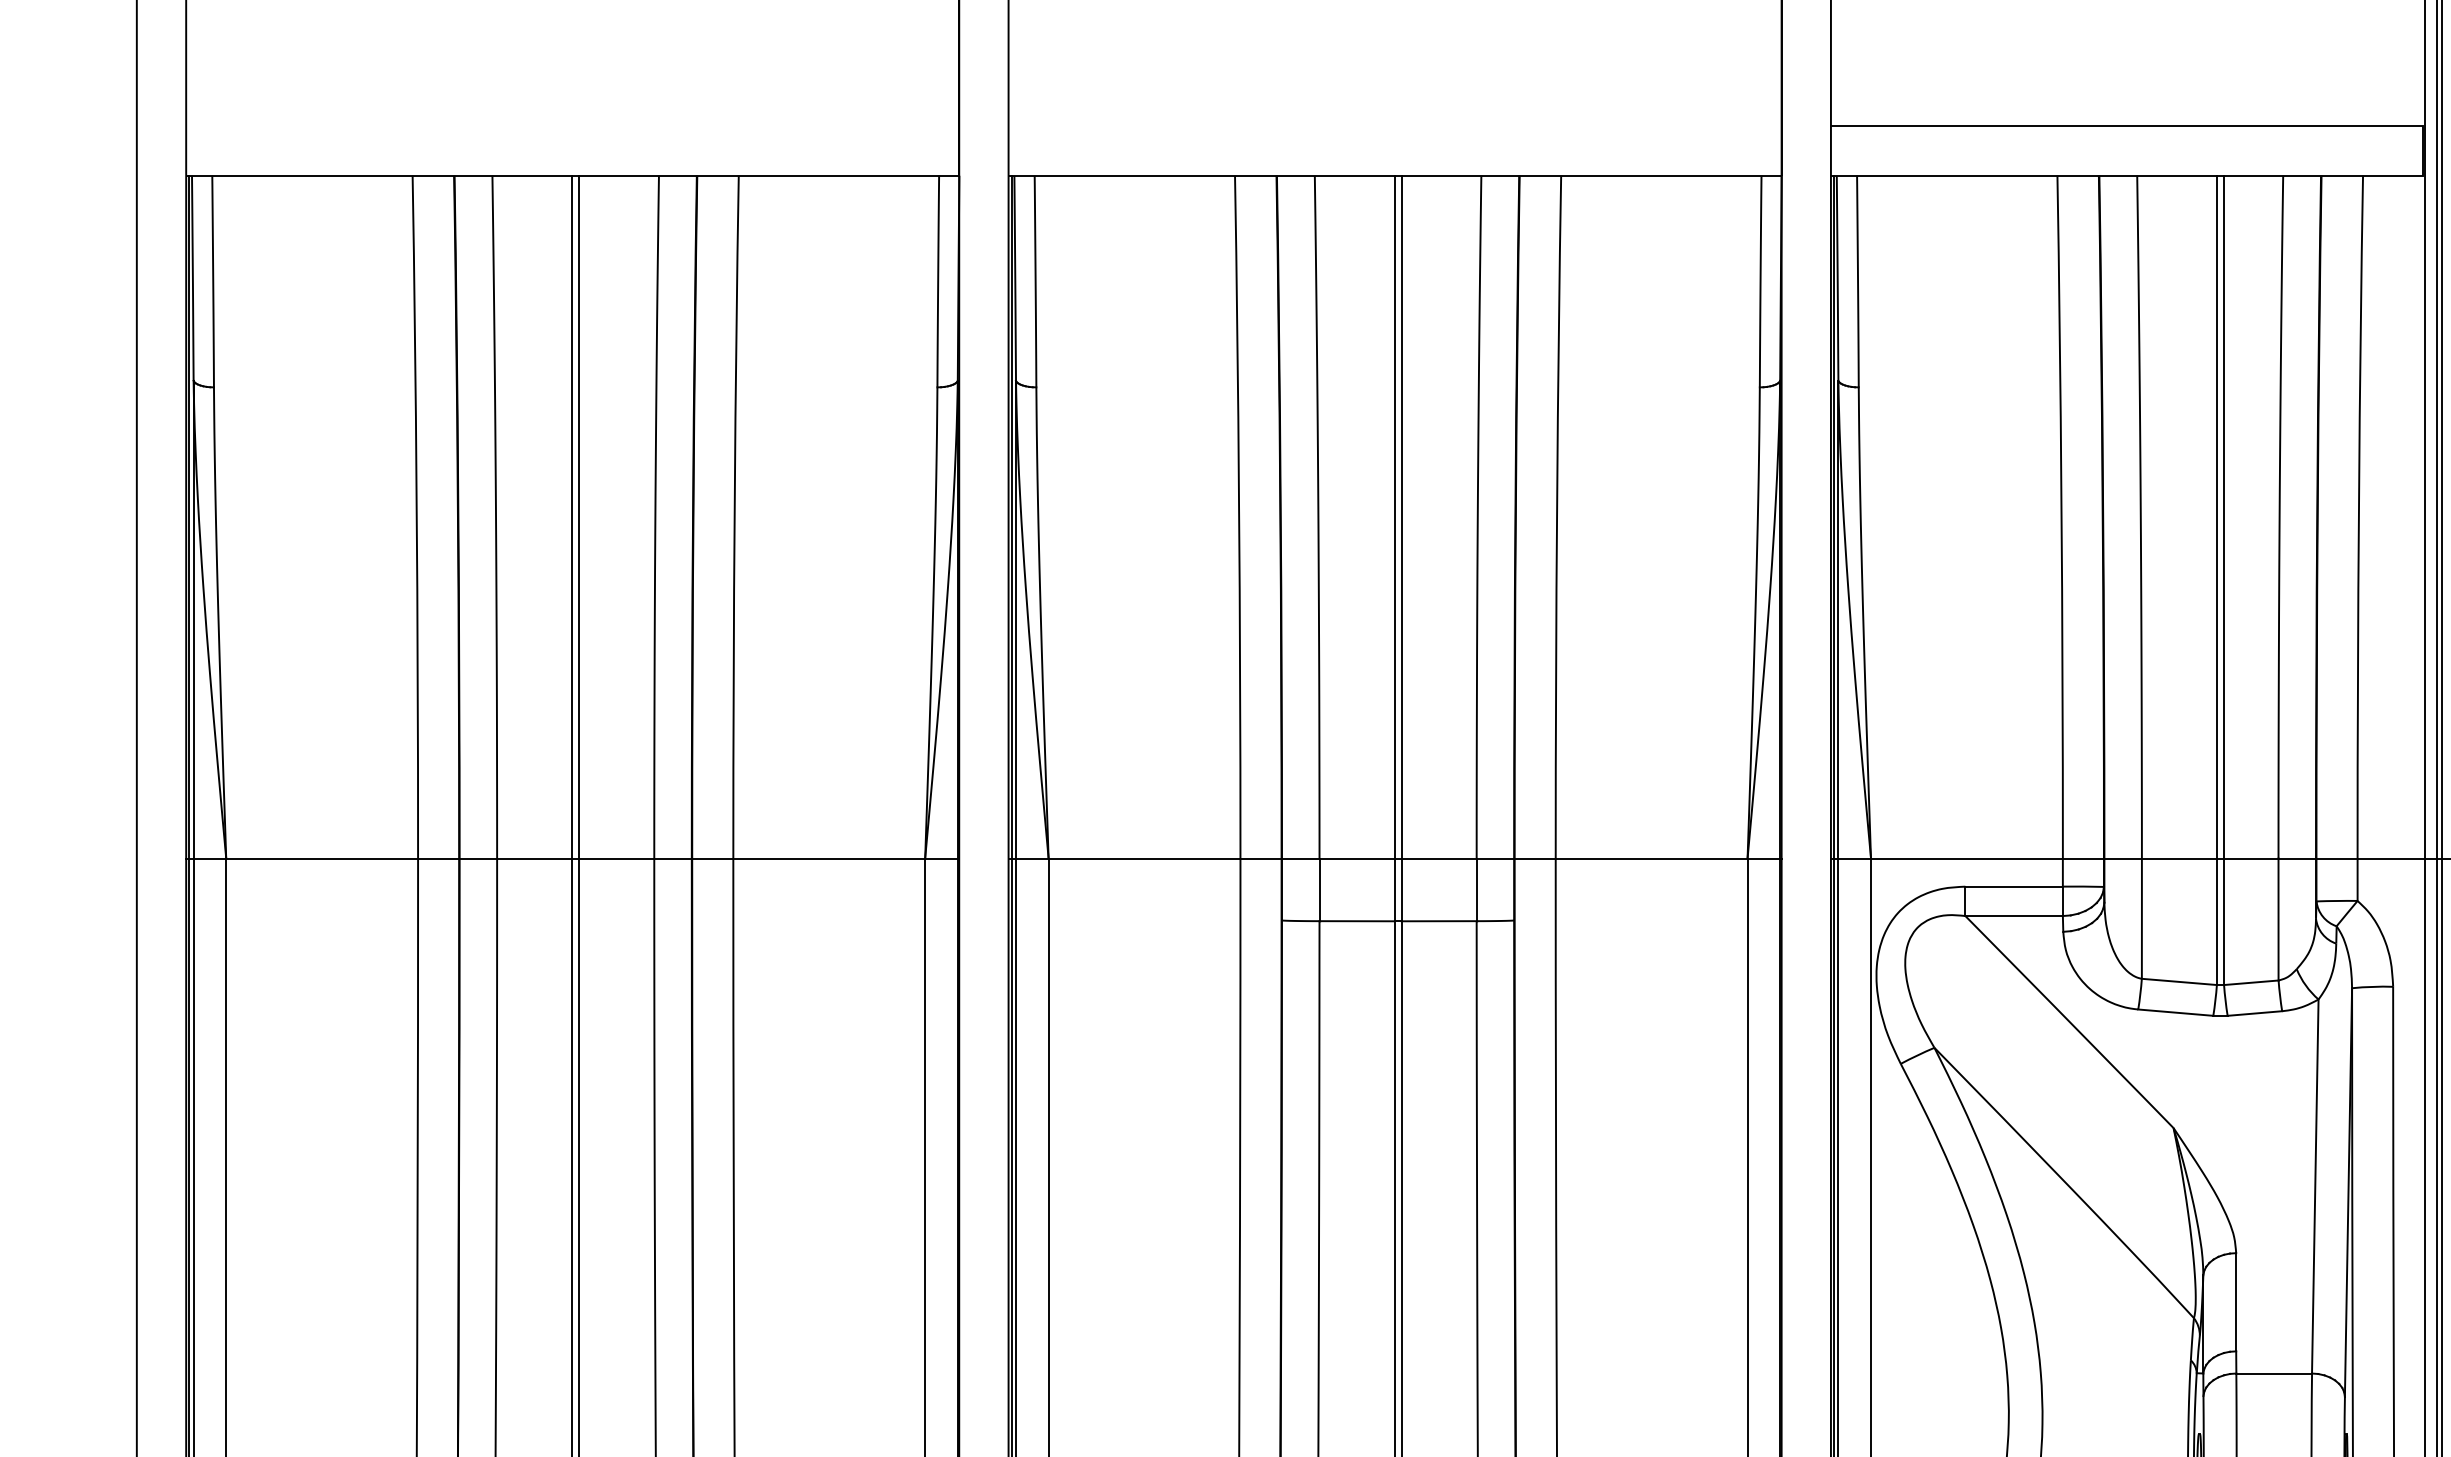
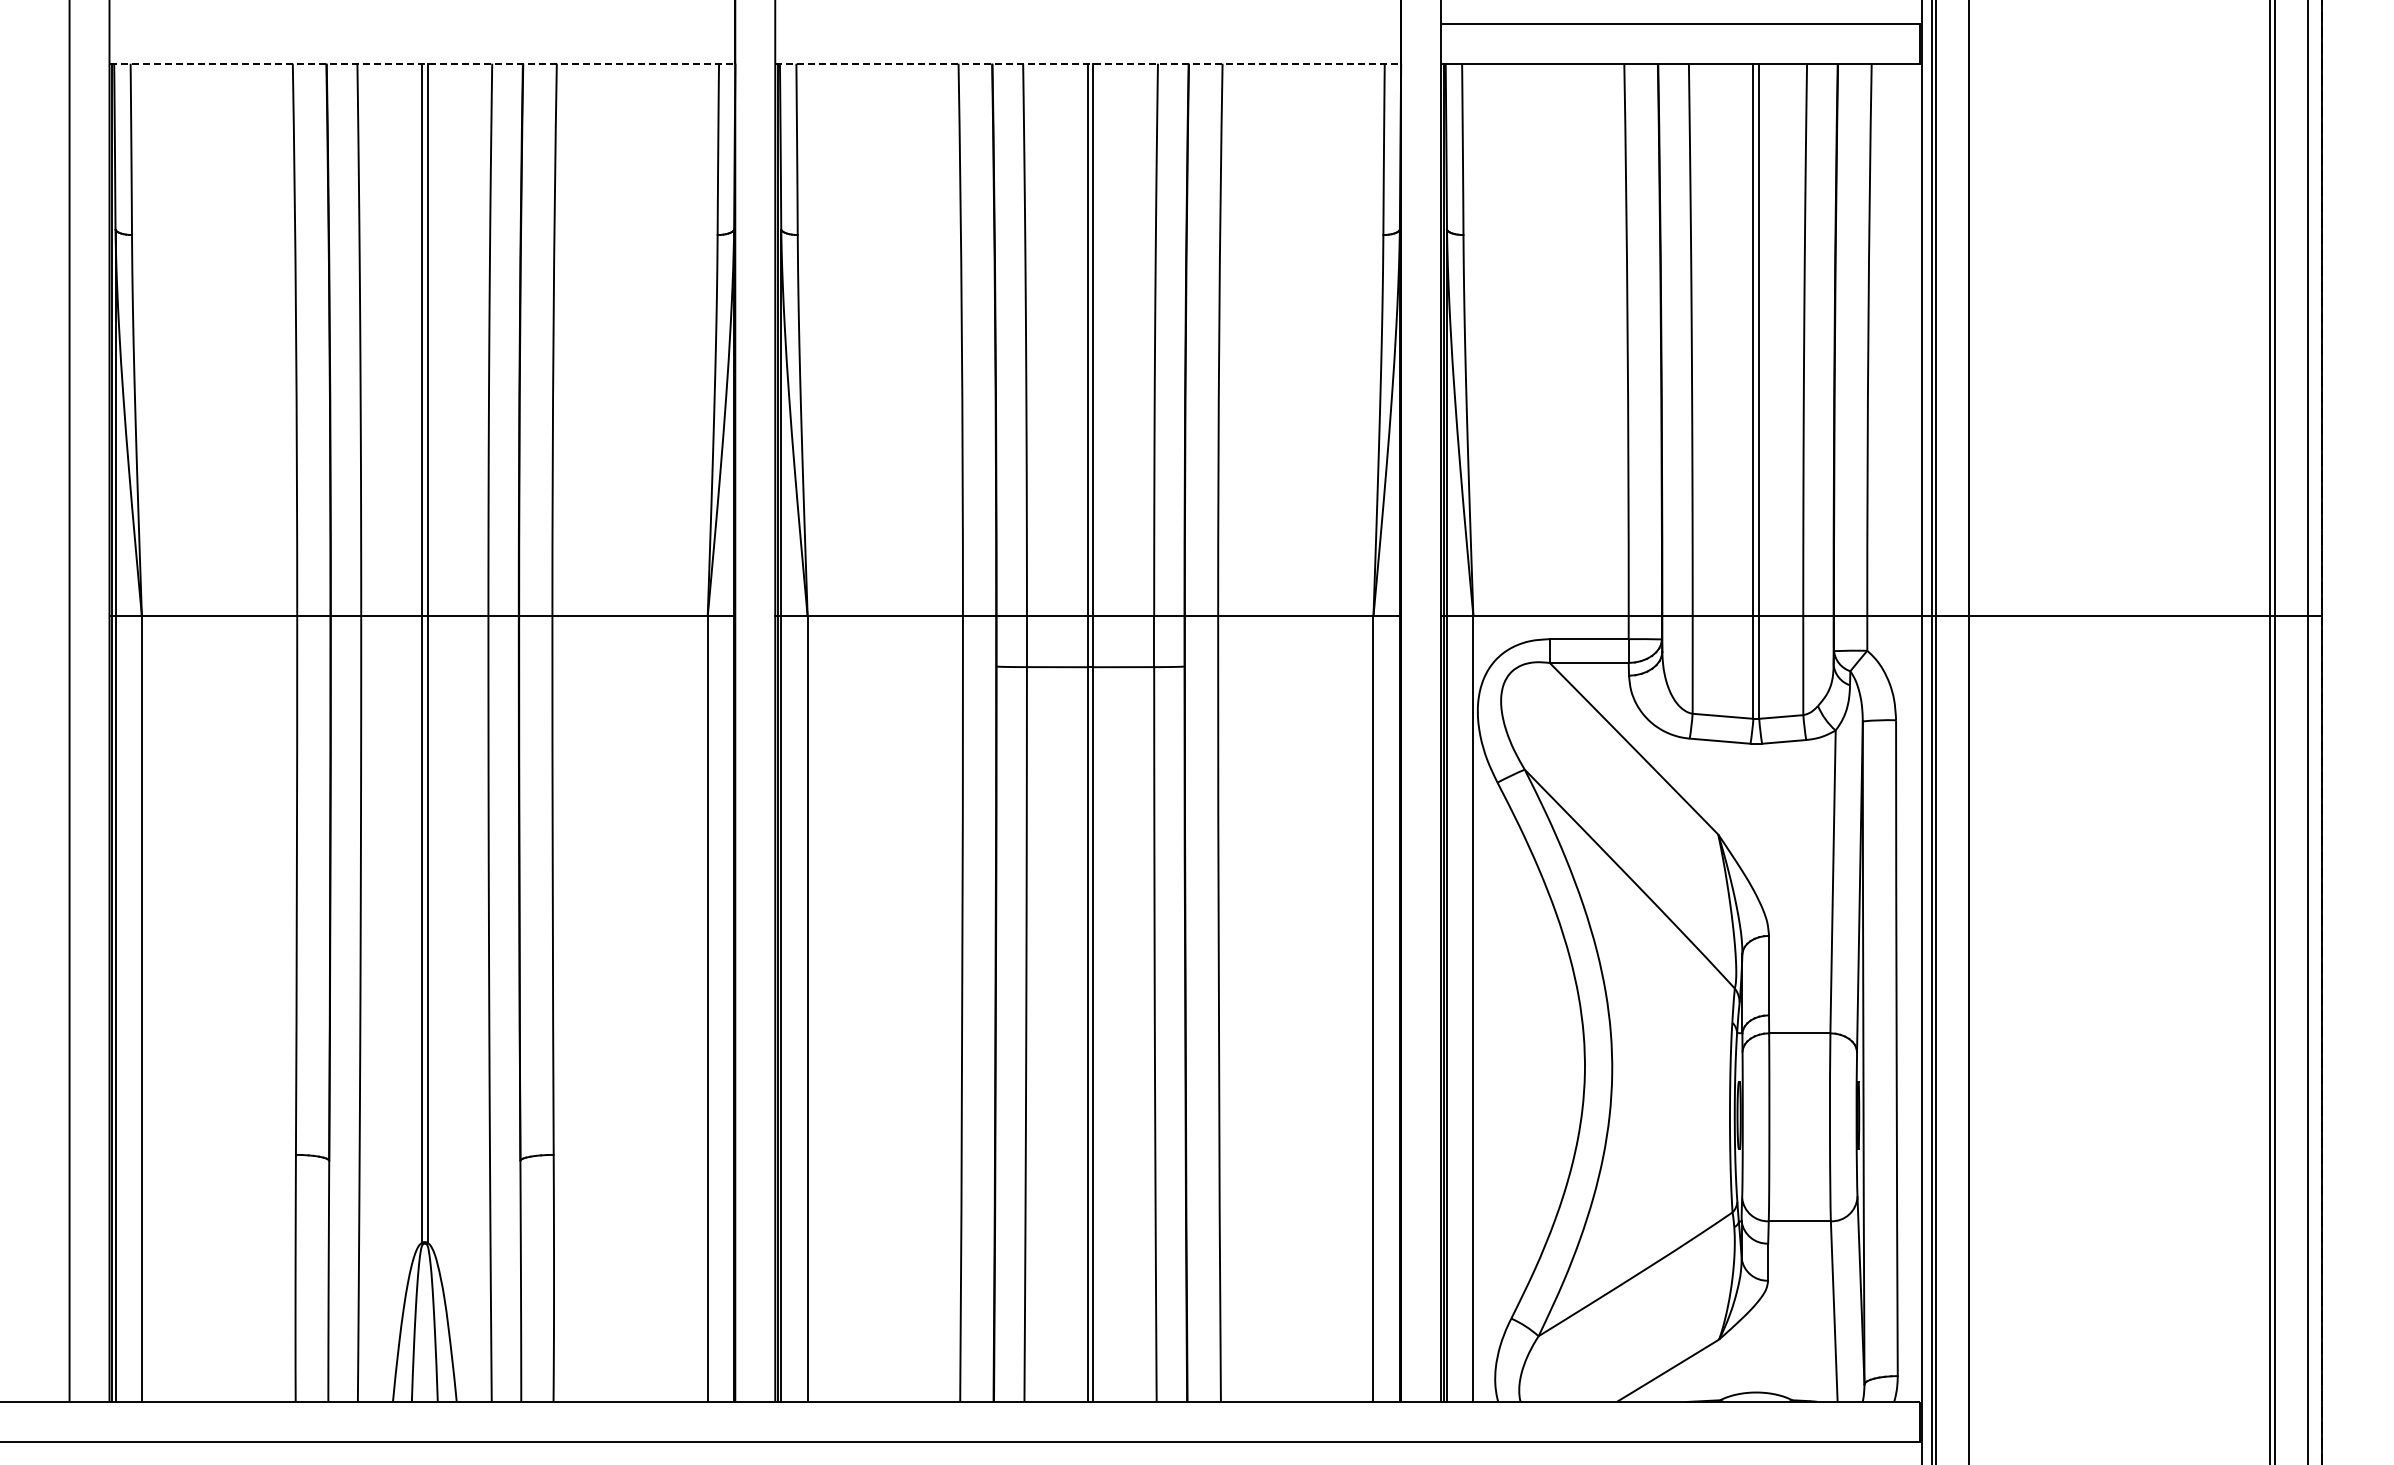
line: (572, 175) -> (422, 63), solid -> dashed
line: (1395, 175) -> (1088, 63), solid -> dashed

